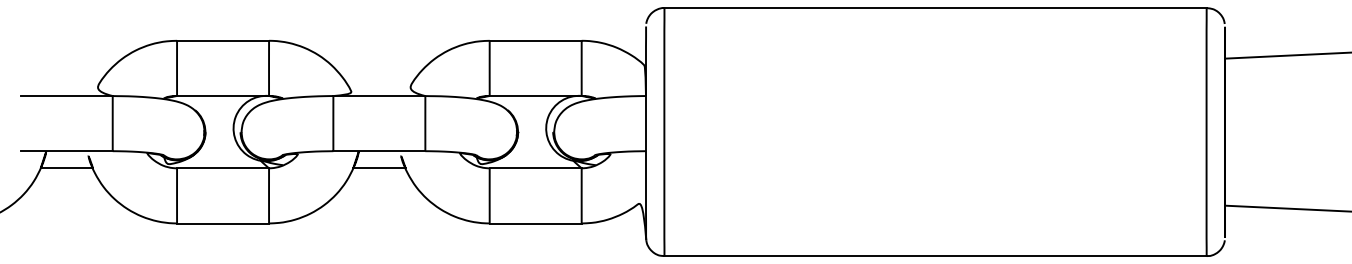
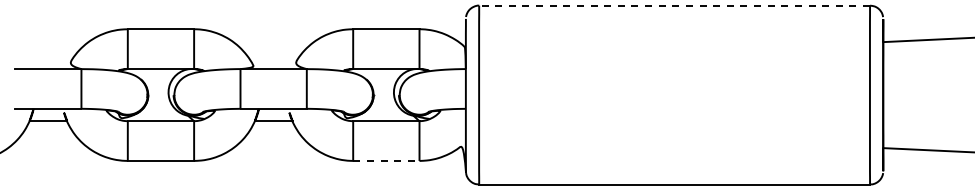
line: (935, 7) -> (674, 5), solid -> dashed
line: (535, 222) -> (386, 160), solid -> dashed

